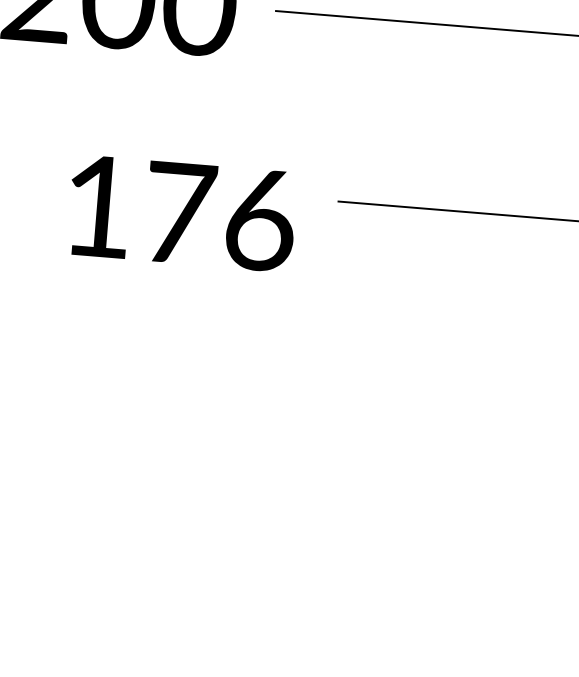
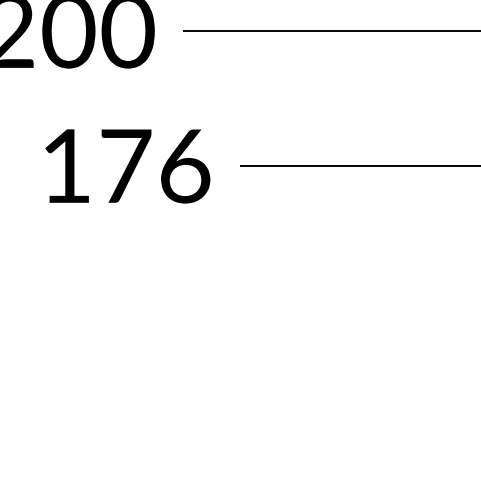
text: (181, 213) -> (127, 166), moved

